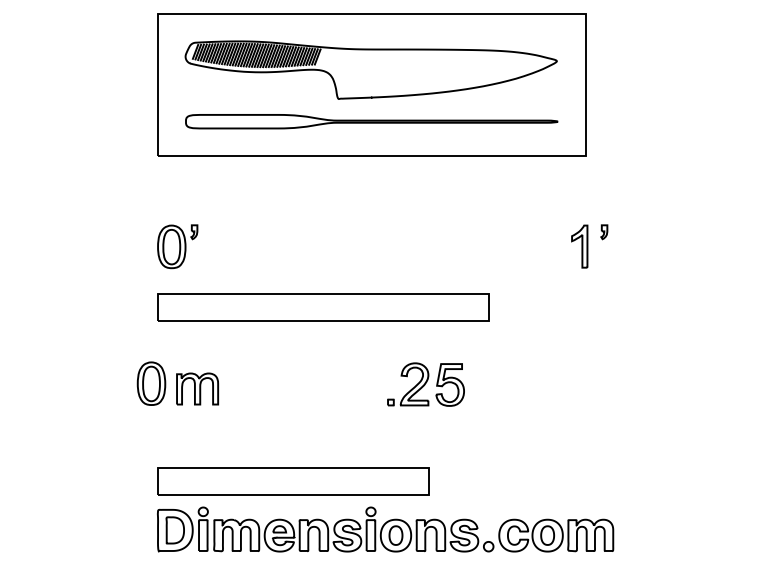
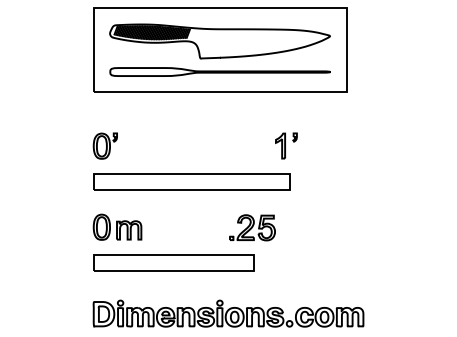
part: (589, 245) -> (286, 145), moved
part: (177, 382) -> (117, 226), moved
part: (292, 480) -> (173, 262), moved

